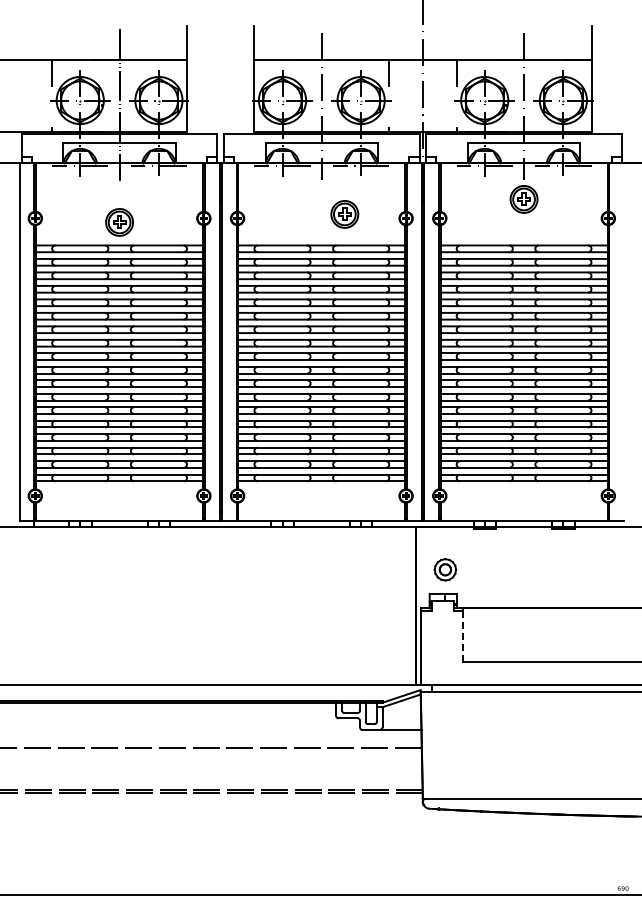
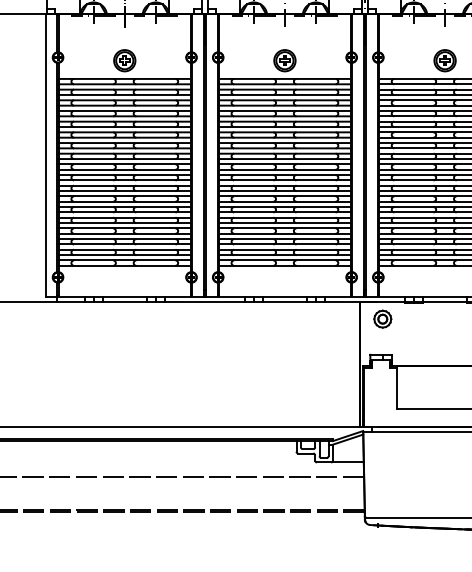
part: (523, 199) -> (444, 60), moved
part: (344, 214) -> (284, 60), moved
part: (445, 569) -> (382, 318), moved
line: (463, 636) -> (397, 388), dashed -> solid

